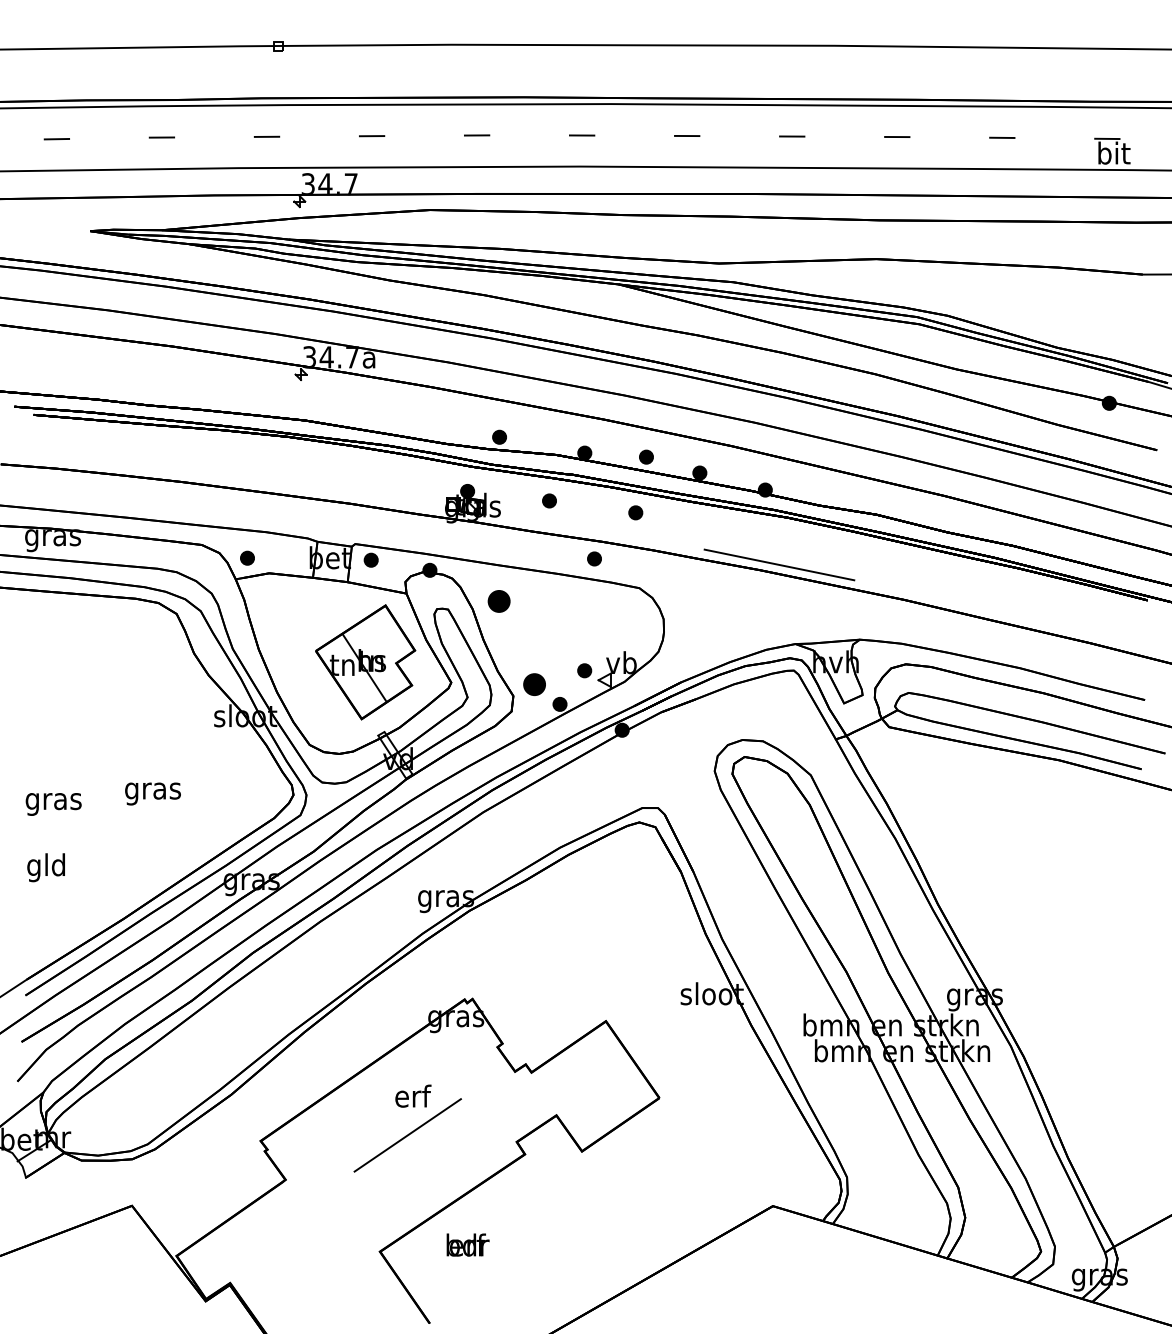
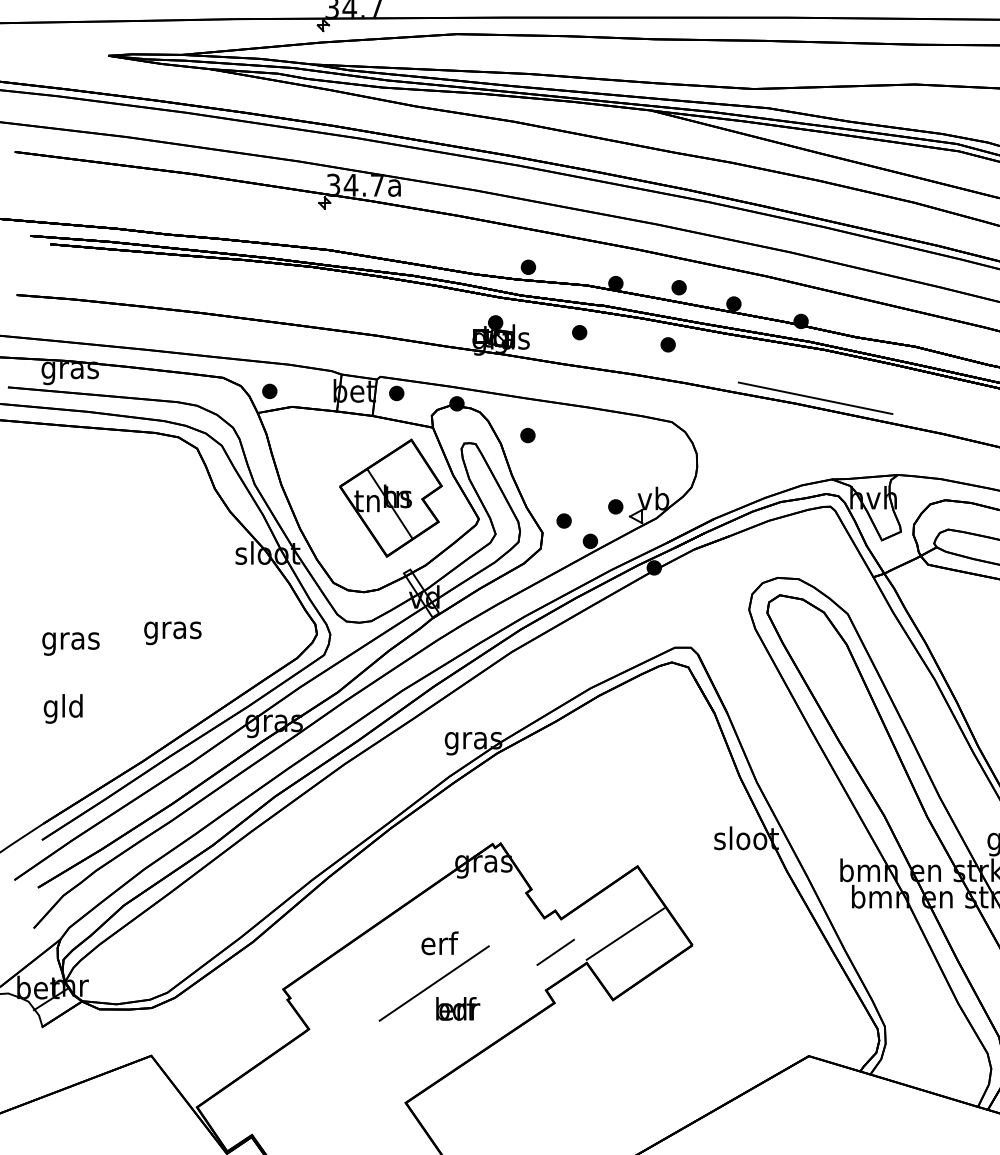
part: (594, 558) -> (625, 391), removed
part: (498, 600) -> (527, 434), size x0.62
part: (533, 684) -> (563, 520), size x0.62
line: (593, 1087) -> (624, 934), added
line: (525, 1104) -> (555, 951), added
text: (467, 1244) -> (457, 1008), moved

